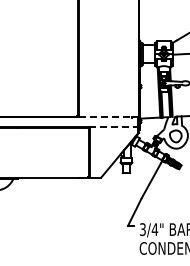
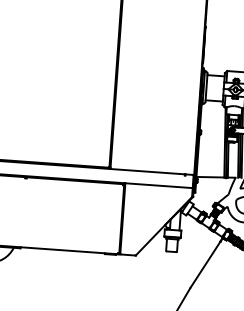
line: (105, 117) -> (147, 171), dashed -> solid
line: (113, 126) -> (158, 185), dashed -> solid

